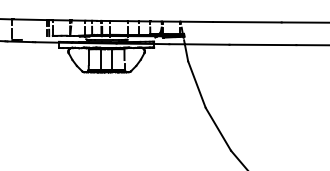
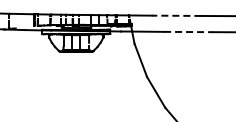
line: (246, 21) -> (176, 15), solid -> dashed
line: (262, 45) -> (187, 32), solid -> dashed

